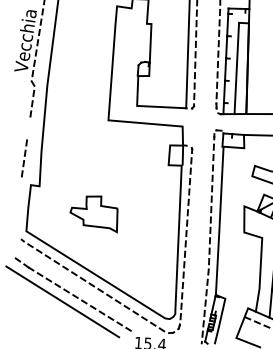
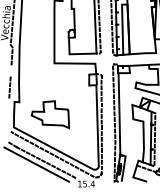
part: (94, 212) -> (50, 114), size x1.43

